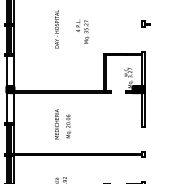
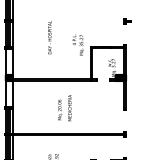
text: (56, 29) -> (49, 37), moved
text: (82, 31) -> (78, 44), moved
text: (56, 124) -> (69, 108), moved

